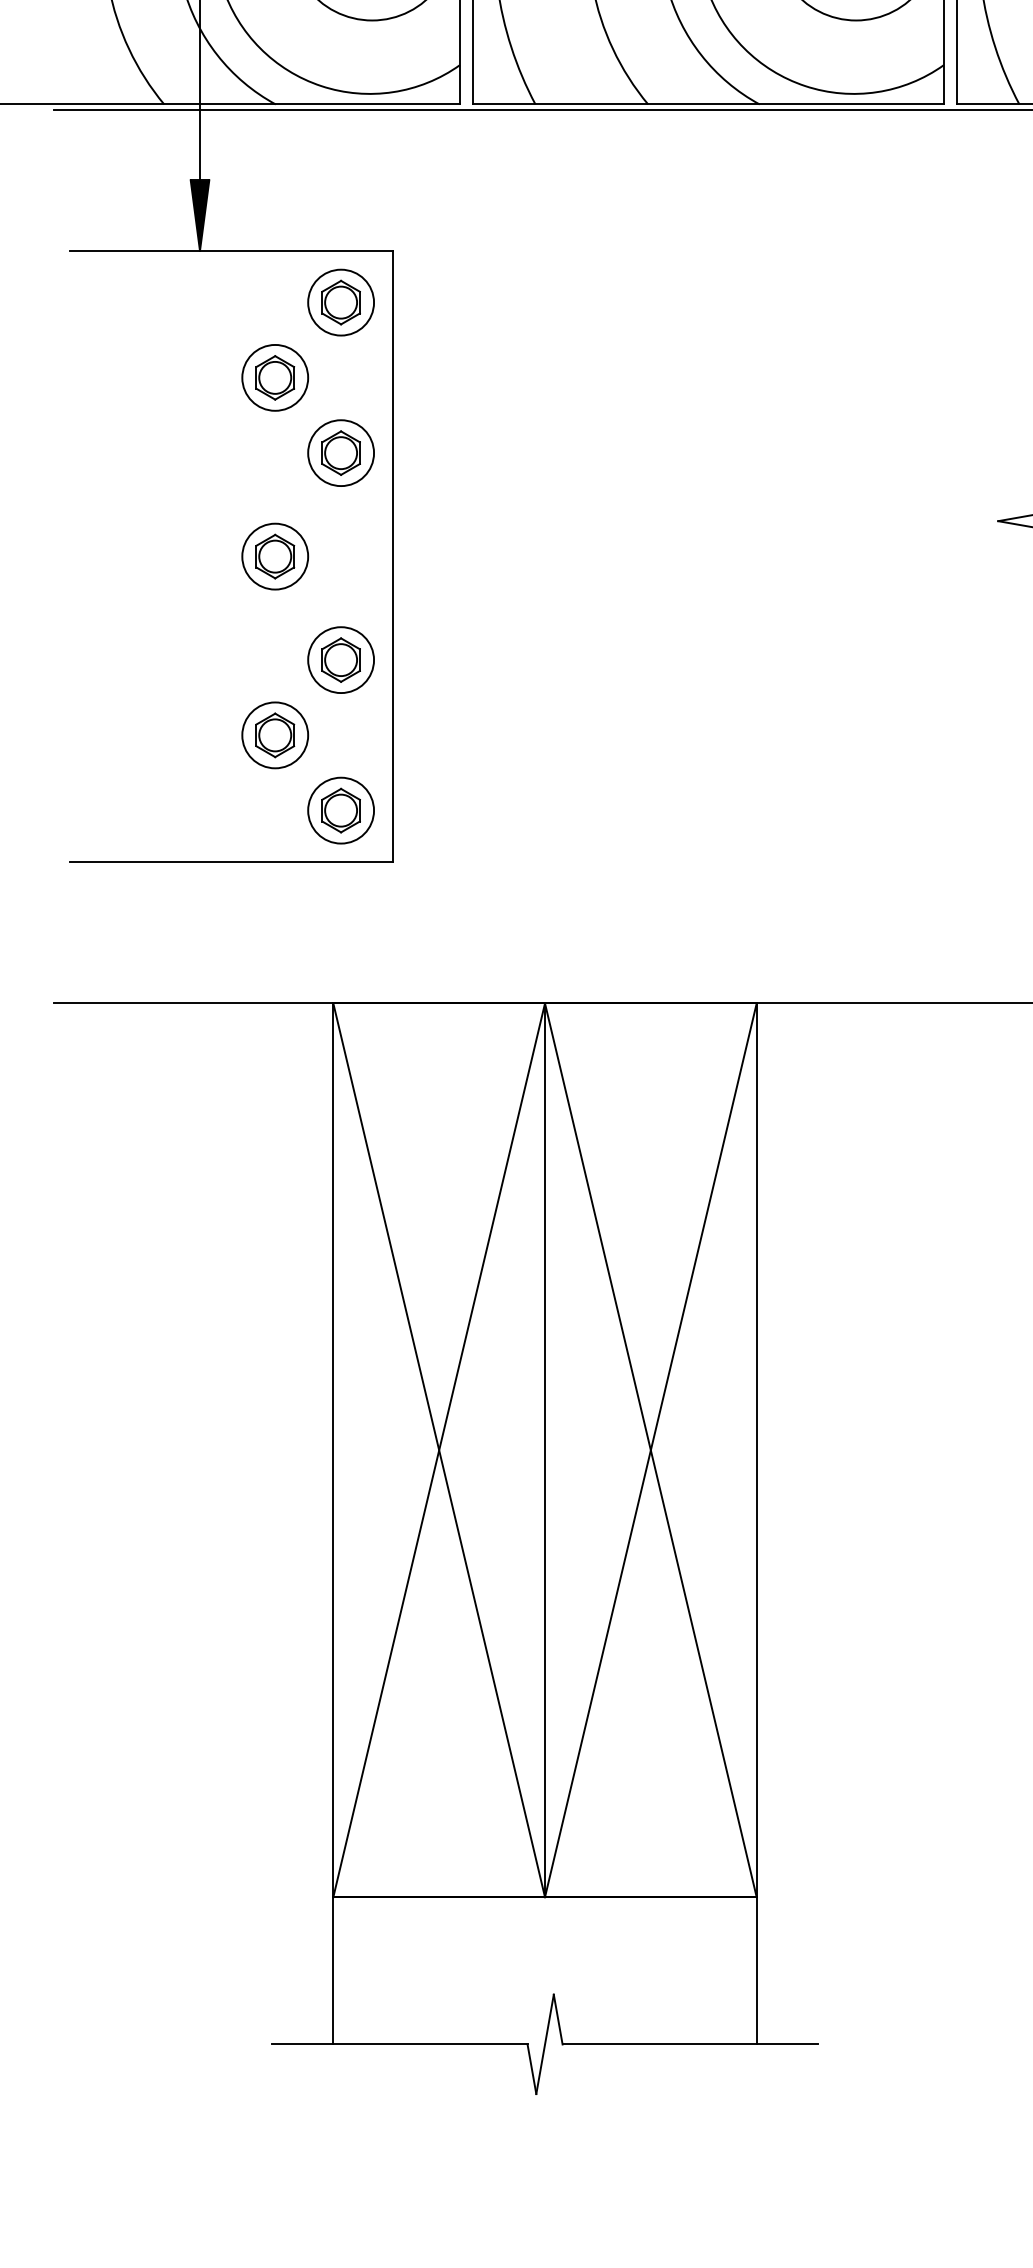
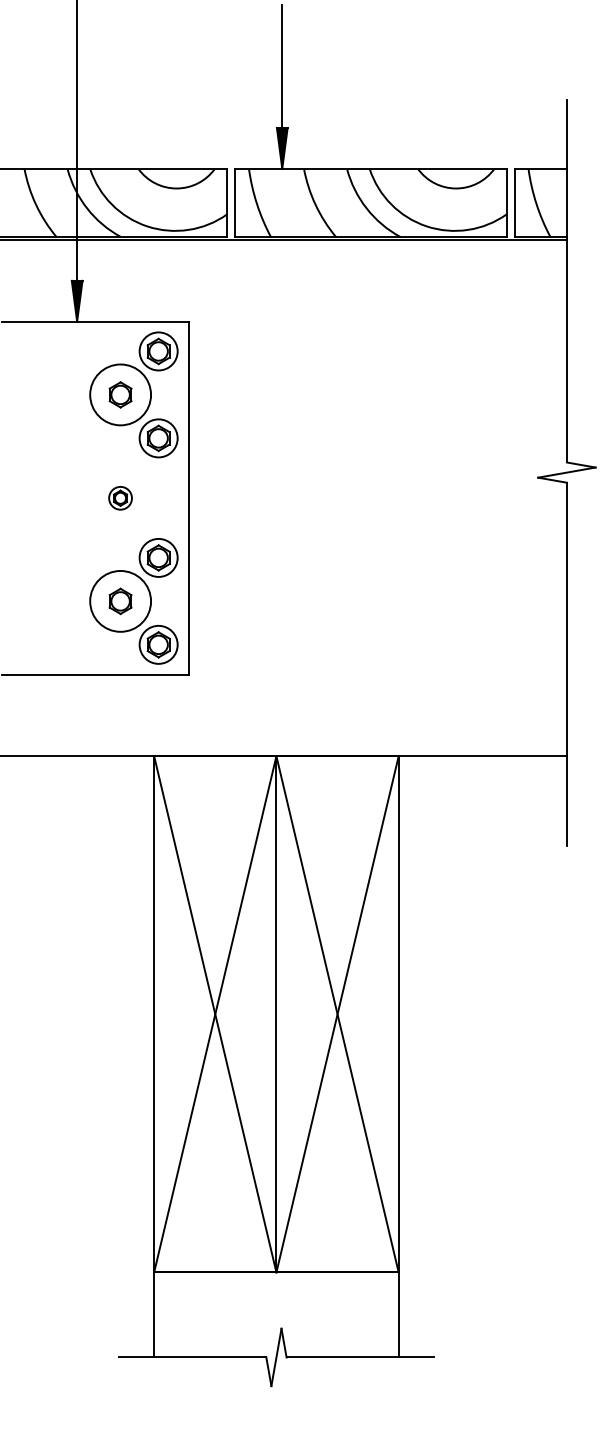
circle: (275, 377) -> (120, 394), size x1.6
part: (275, 557) -> (120, 498), size x0.6
circle: (275, 735) -> (120, 601), size x1.6

